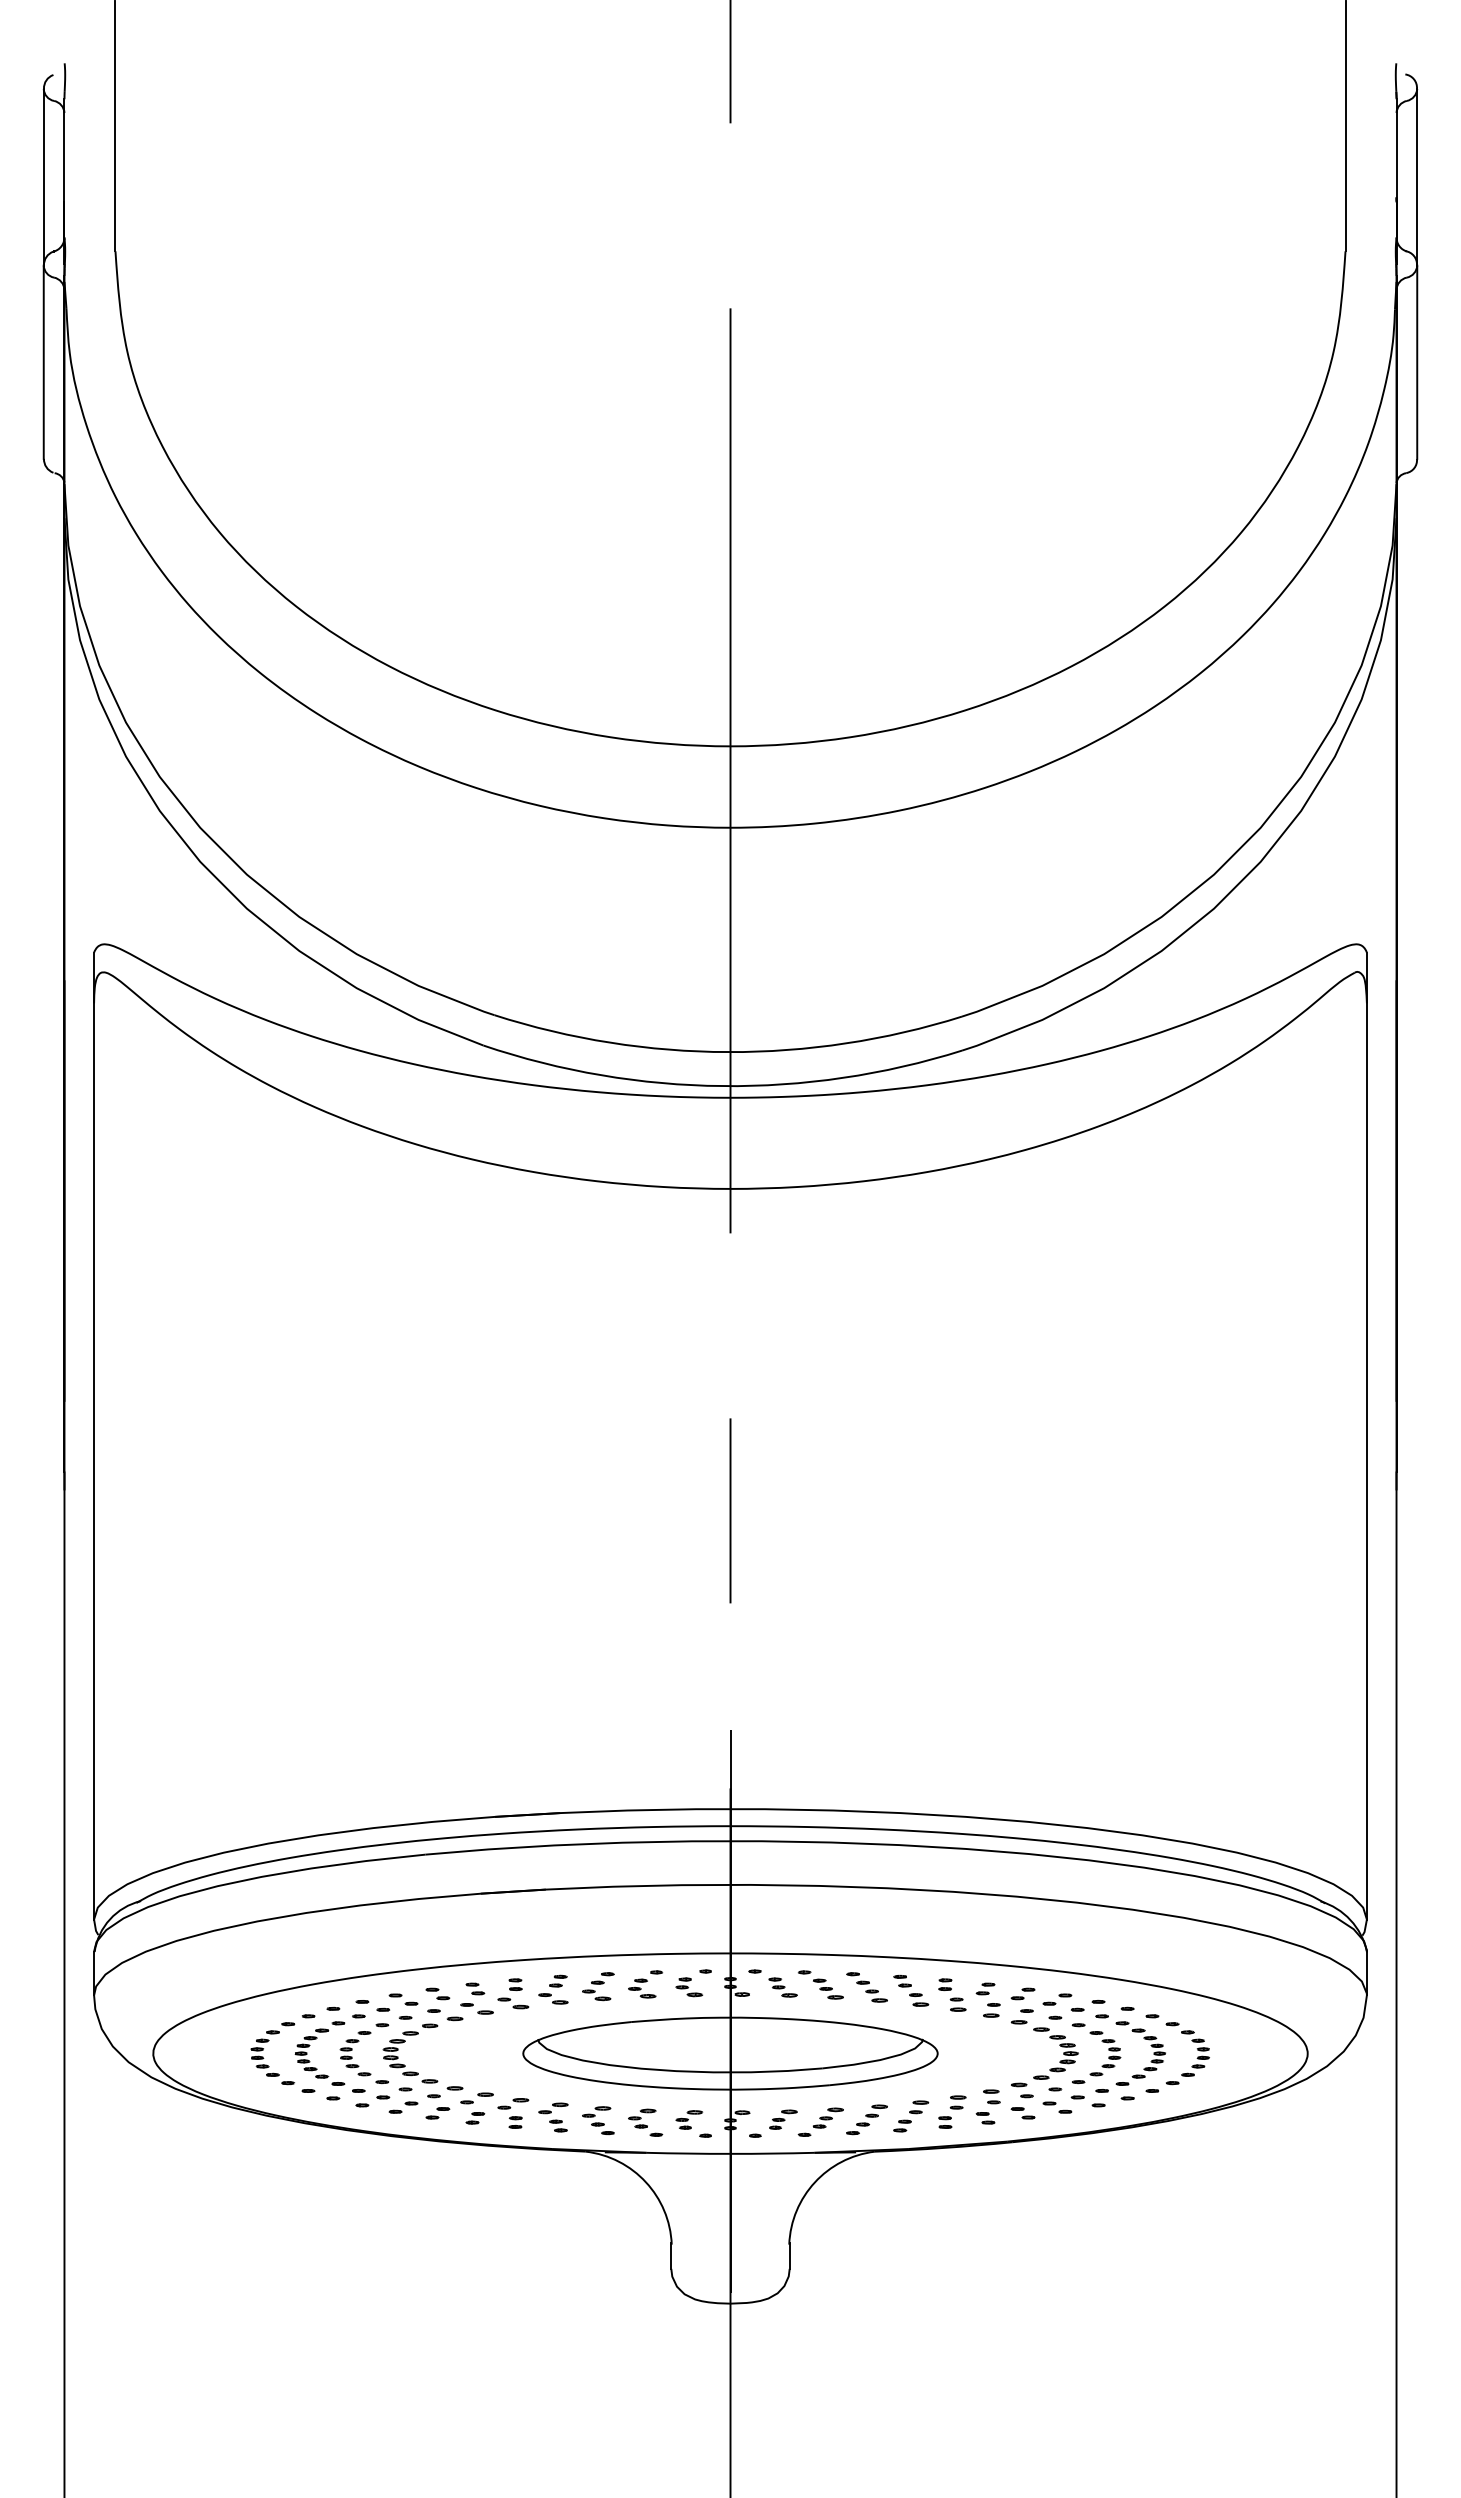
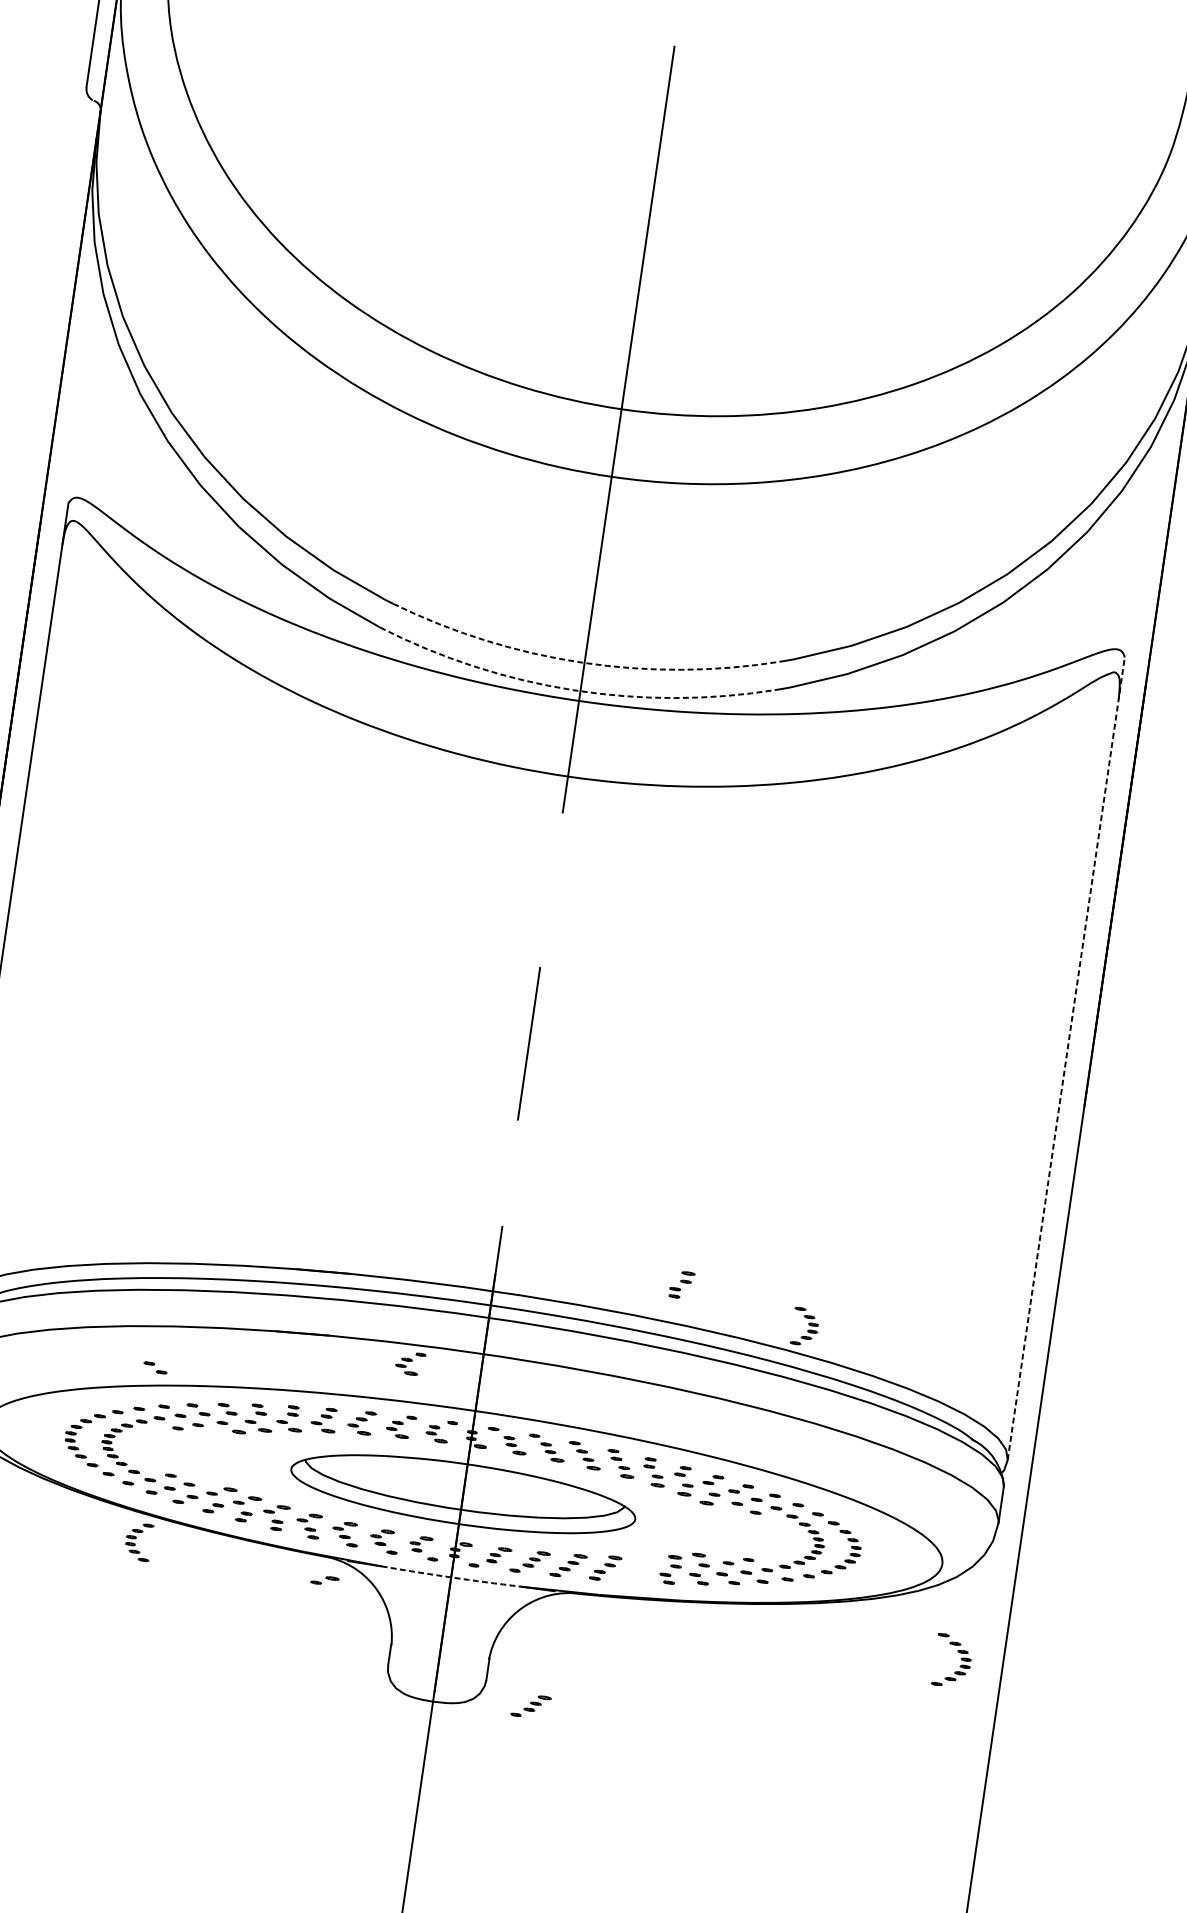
arc: (728, 1052) -> (582, 663), solid -> dashed
arc: (722, 1086) -> (573, 690), solid -> dashed
line: (1366, 1435) -> (1066, 1058), solid -> dashed
part: (645, 1908) -> (410, 1363), added
part: (345, 1957) -> (155, 1367), added
part: (398, 2050) -> (188, 1451), removed
part: (355, 2053) -> (138, 1541), moved
part: (1063, 2053) -> (739, 1534), removed
part: (1105, 2053) -> (805, 1327), moved
part: (952, 2111) -> (682, 1284), moved
arc: (730, 2153) -> (451, 1577), solid -> dashed
part: (1345, 2161) -> (960, 1658), added
part: (581, 2179) -> (324, 1580), added
part: (846, 2291) -> (530, 1705), added

